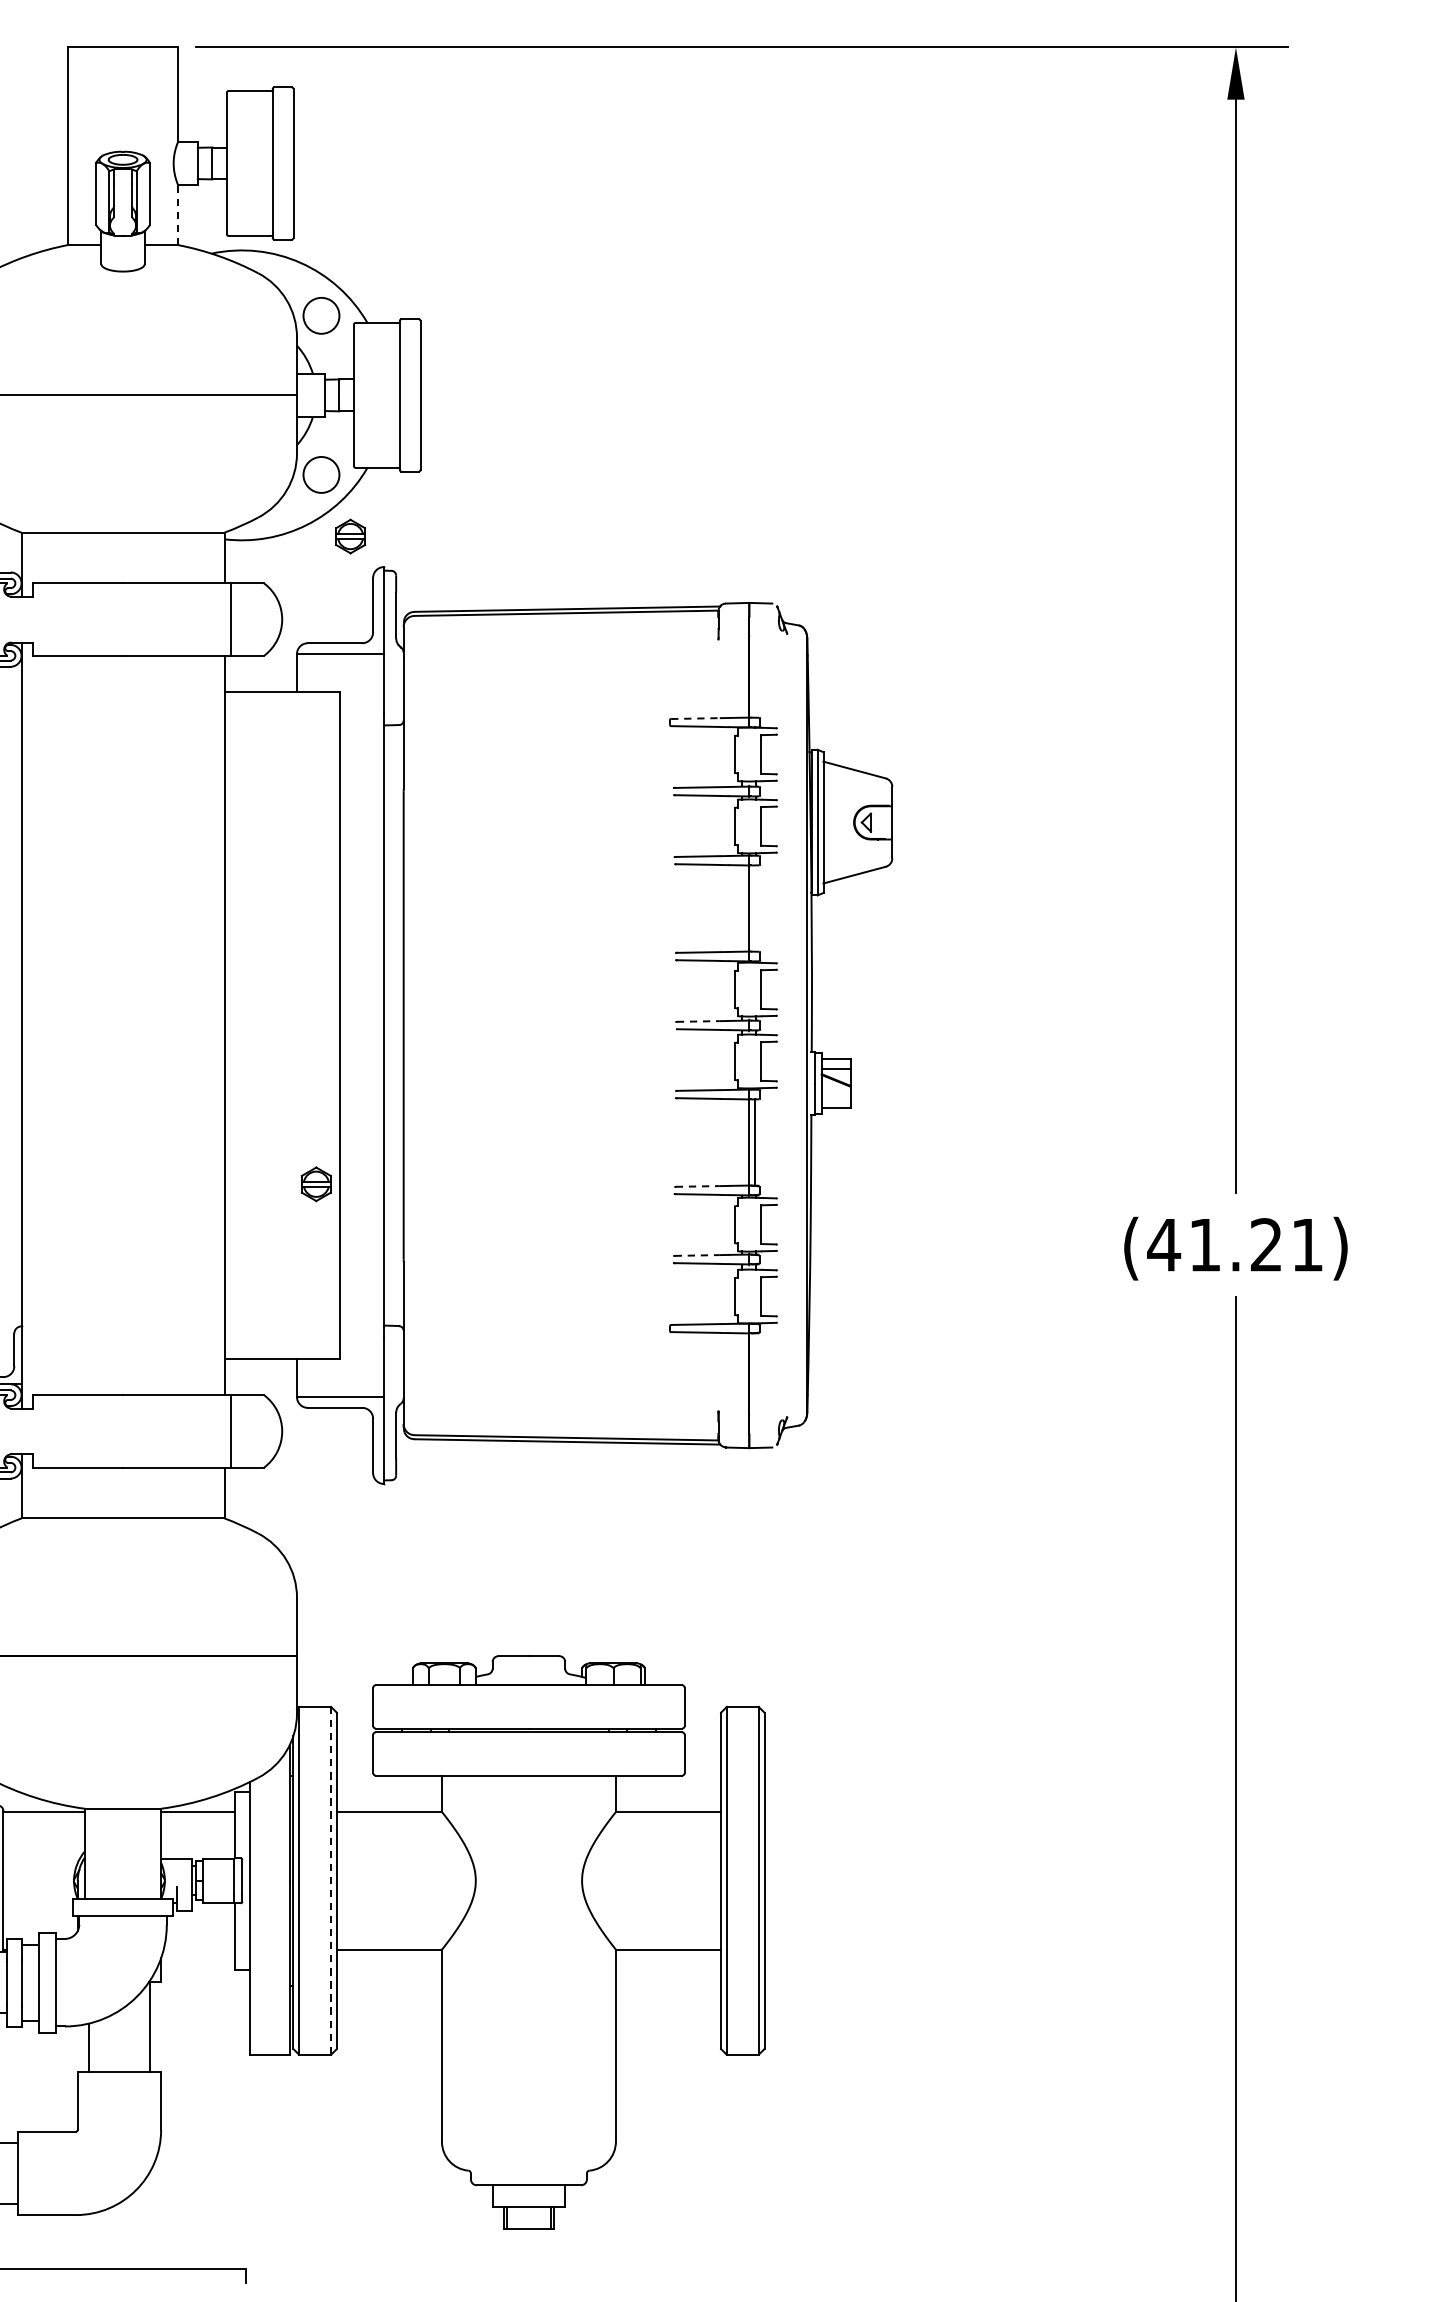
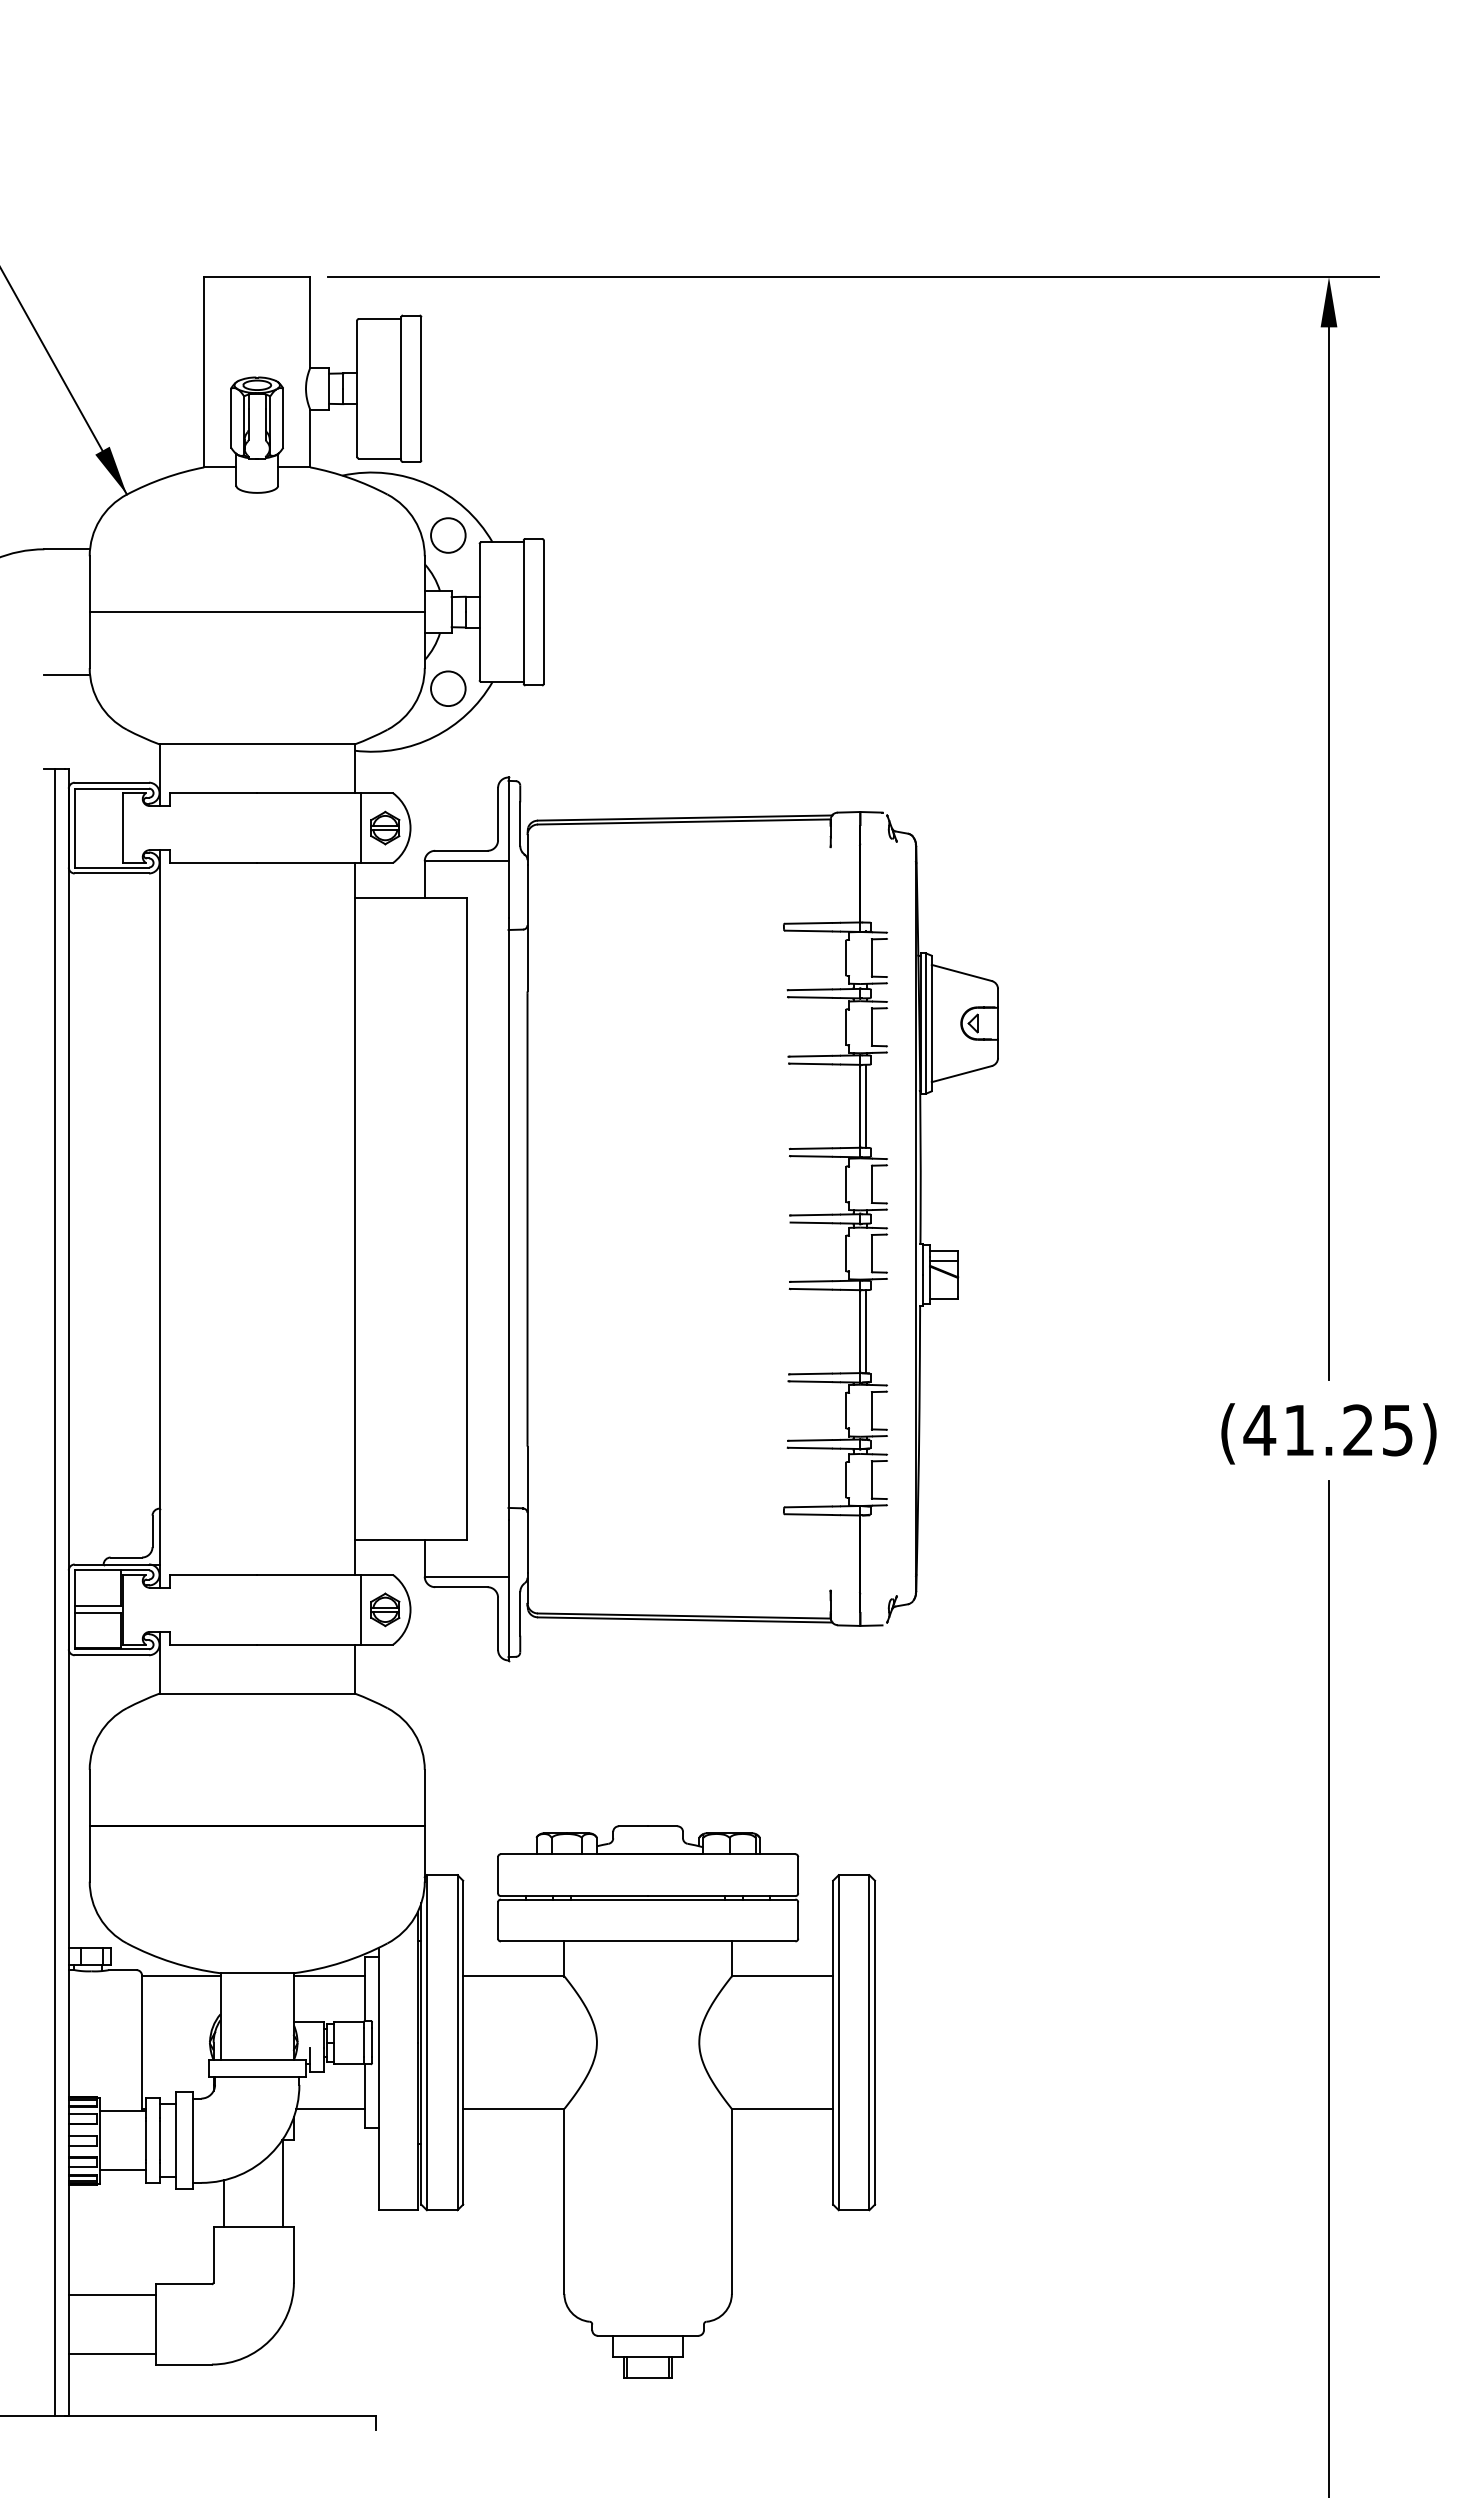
line: (178, 215) -> (310, 438), dashed -> solid
part: (350, 535) -> (385, 827), moved
line: (695, 718) -> (808, 923), dashed -> solid
line: (754, 907) -> (865, 1105), added
line: (698, 1021) -> (811, 1215), dashed -> solid
part: (316, 1183) -> (385, 1609), moved
line: (698, 1185) -> (811, 1373), dashed -> solid
text: (1307, 1245) -> (1397, 1430), (41.21) -> (41.25)
line: (697, 1255) -> (810, 1440), dashed -> solid
line: (330, 1880) -> (457, 2042), dashed -> solid
line: (199, 1949) -> (330, 2108), added

